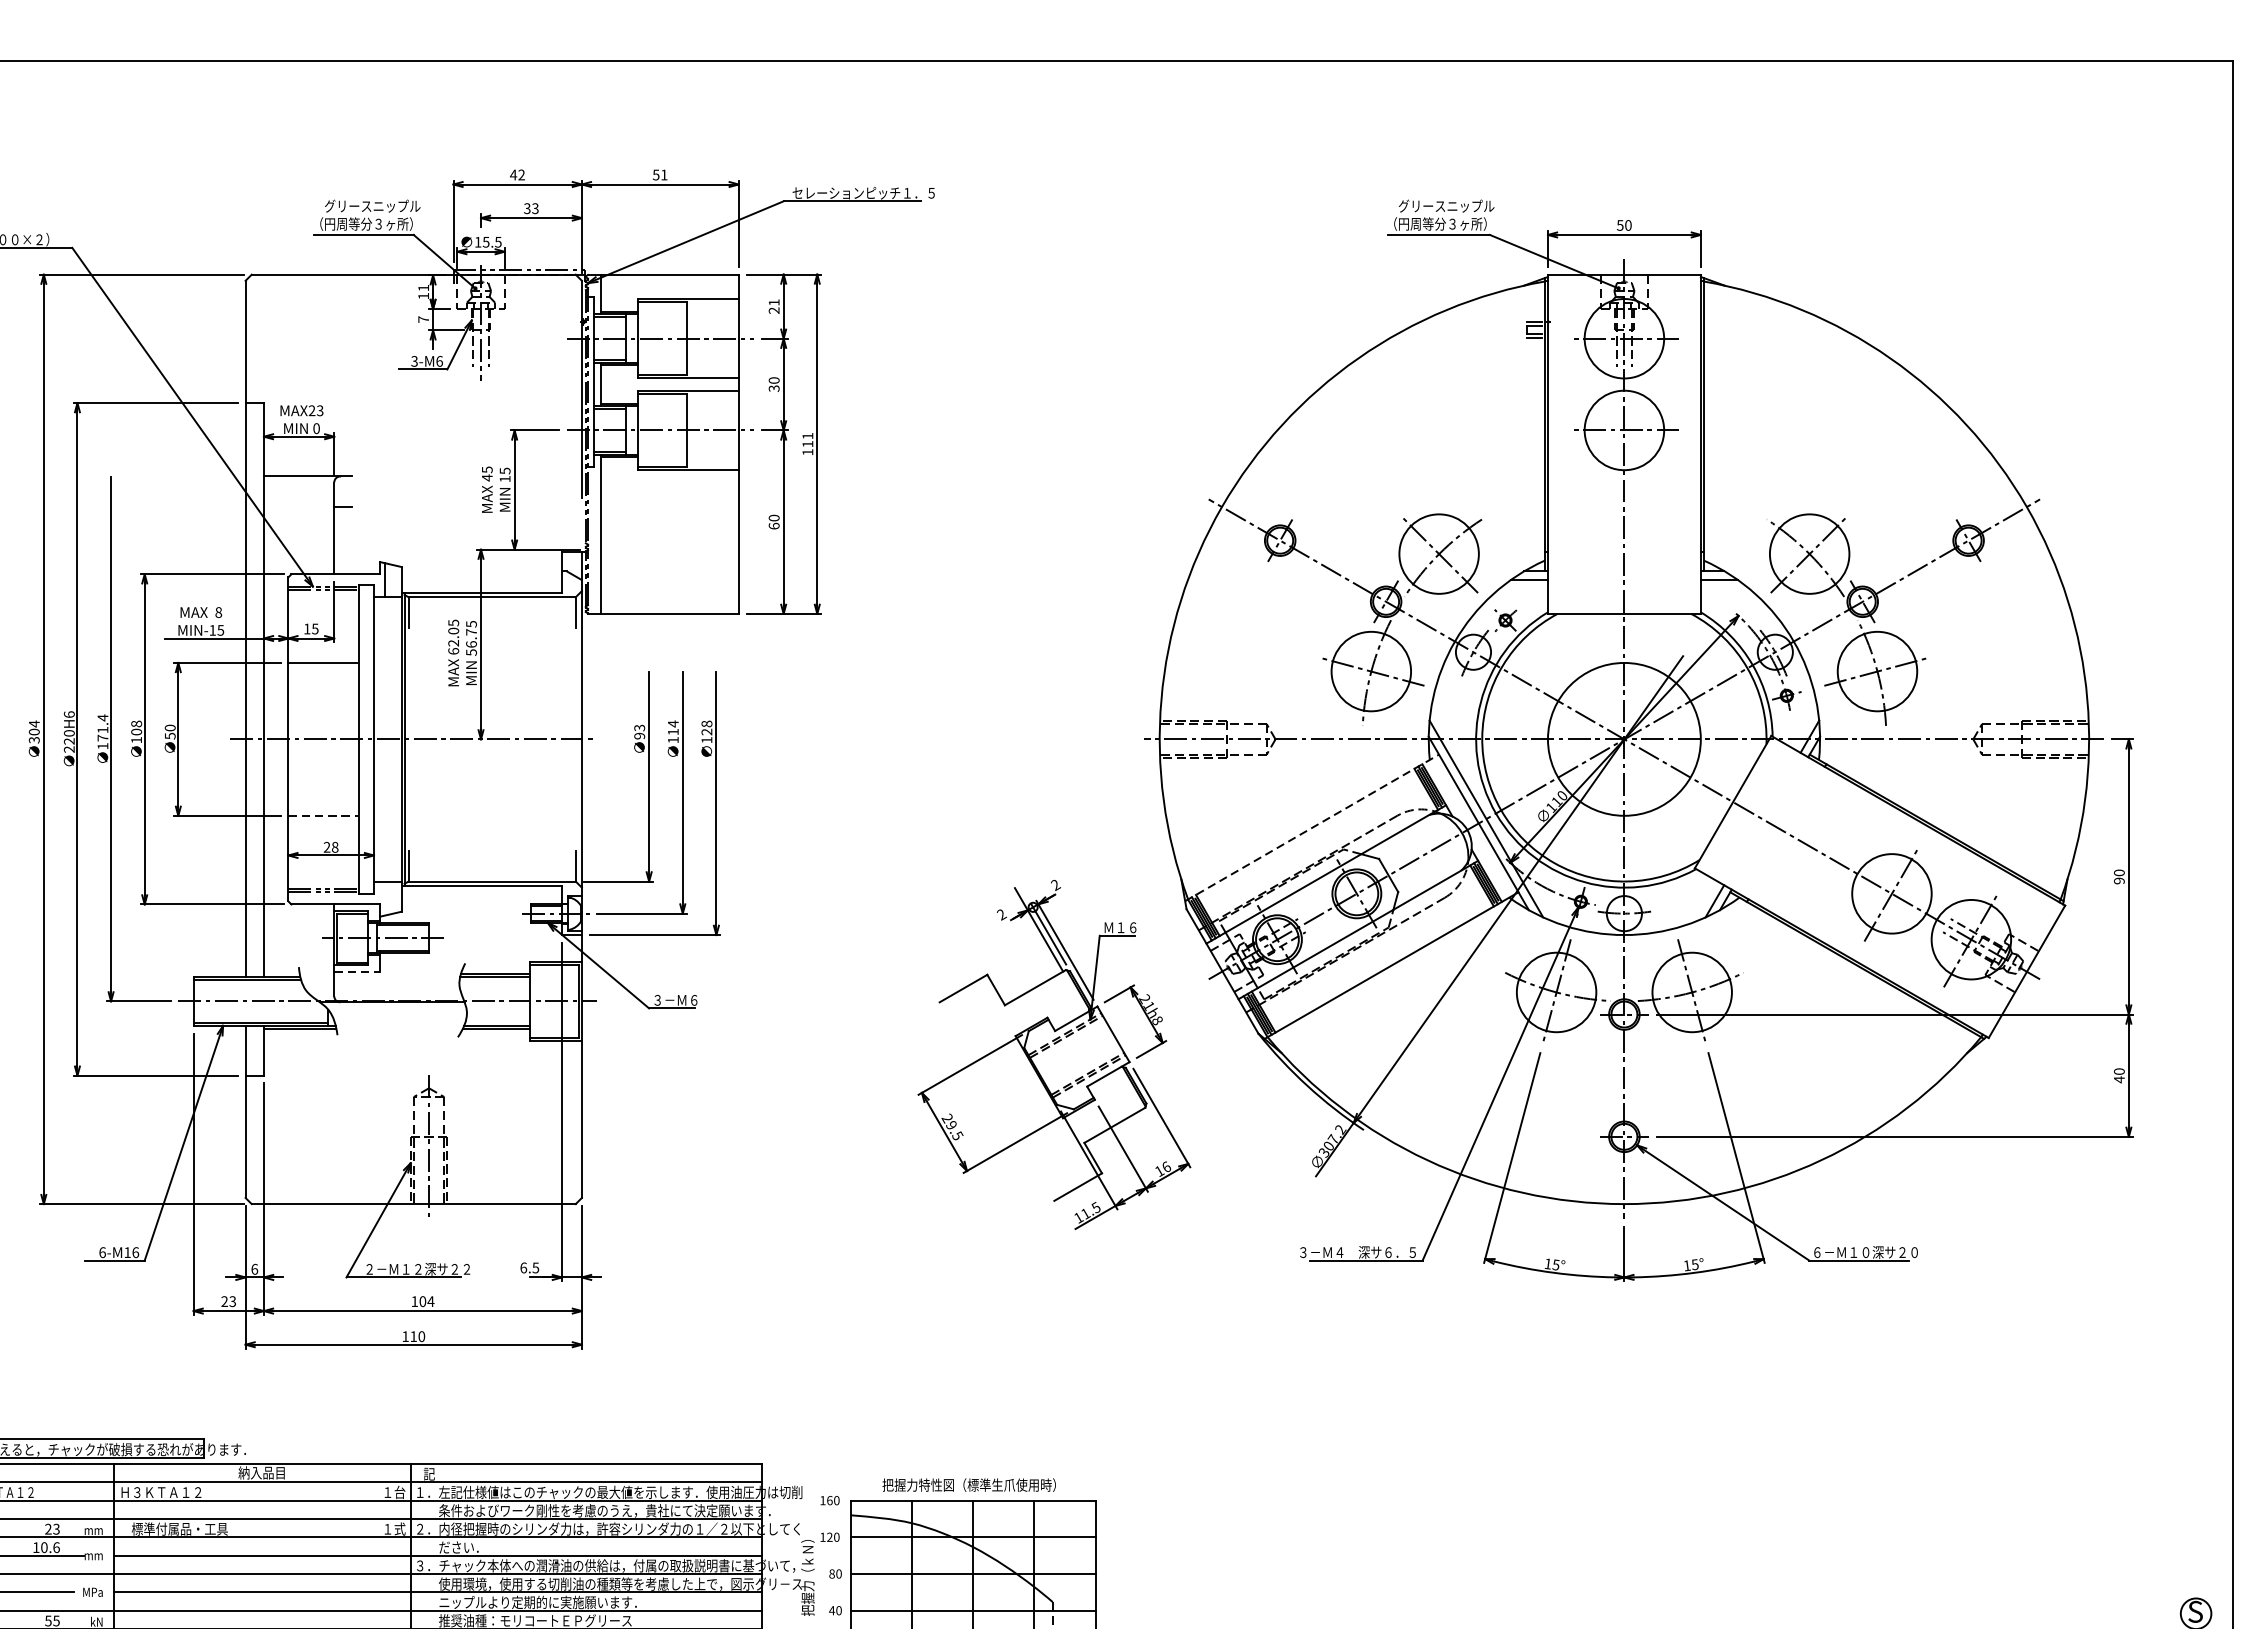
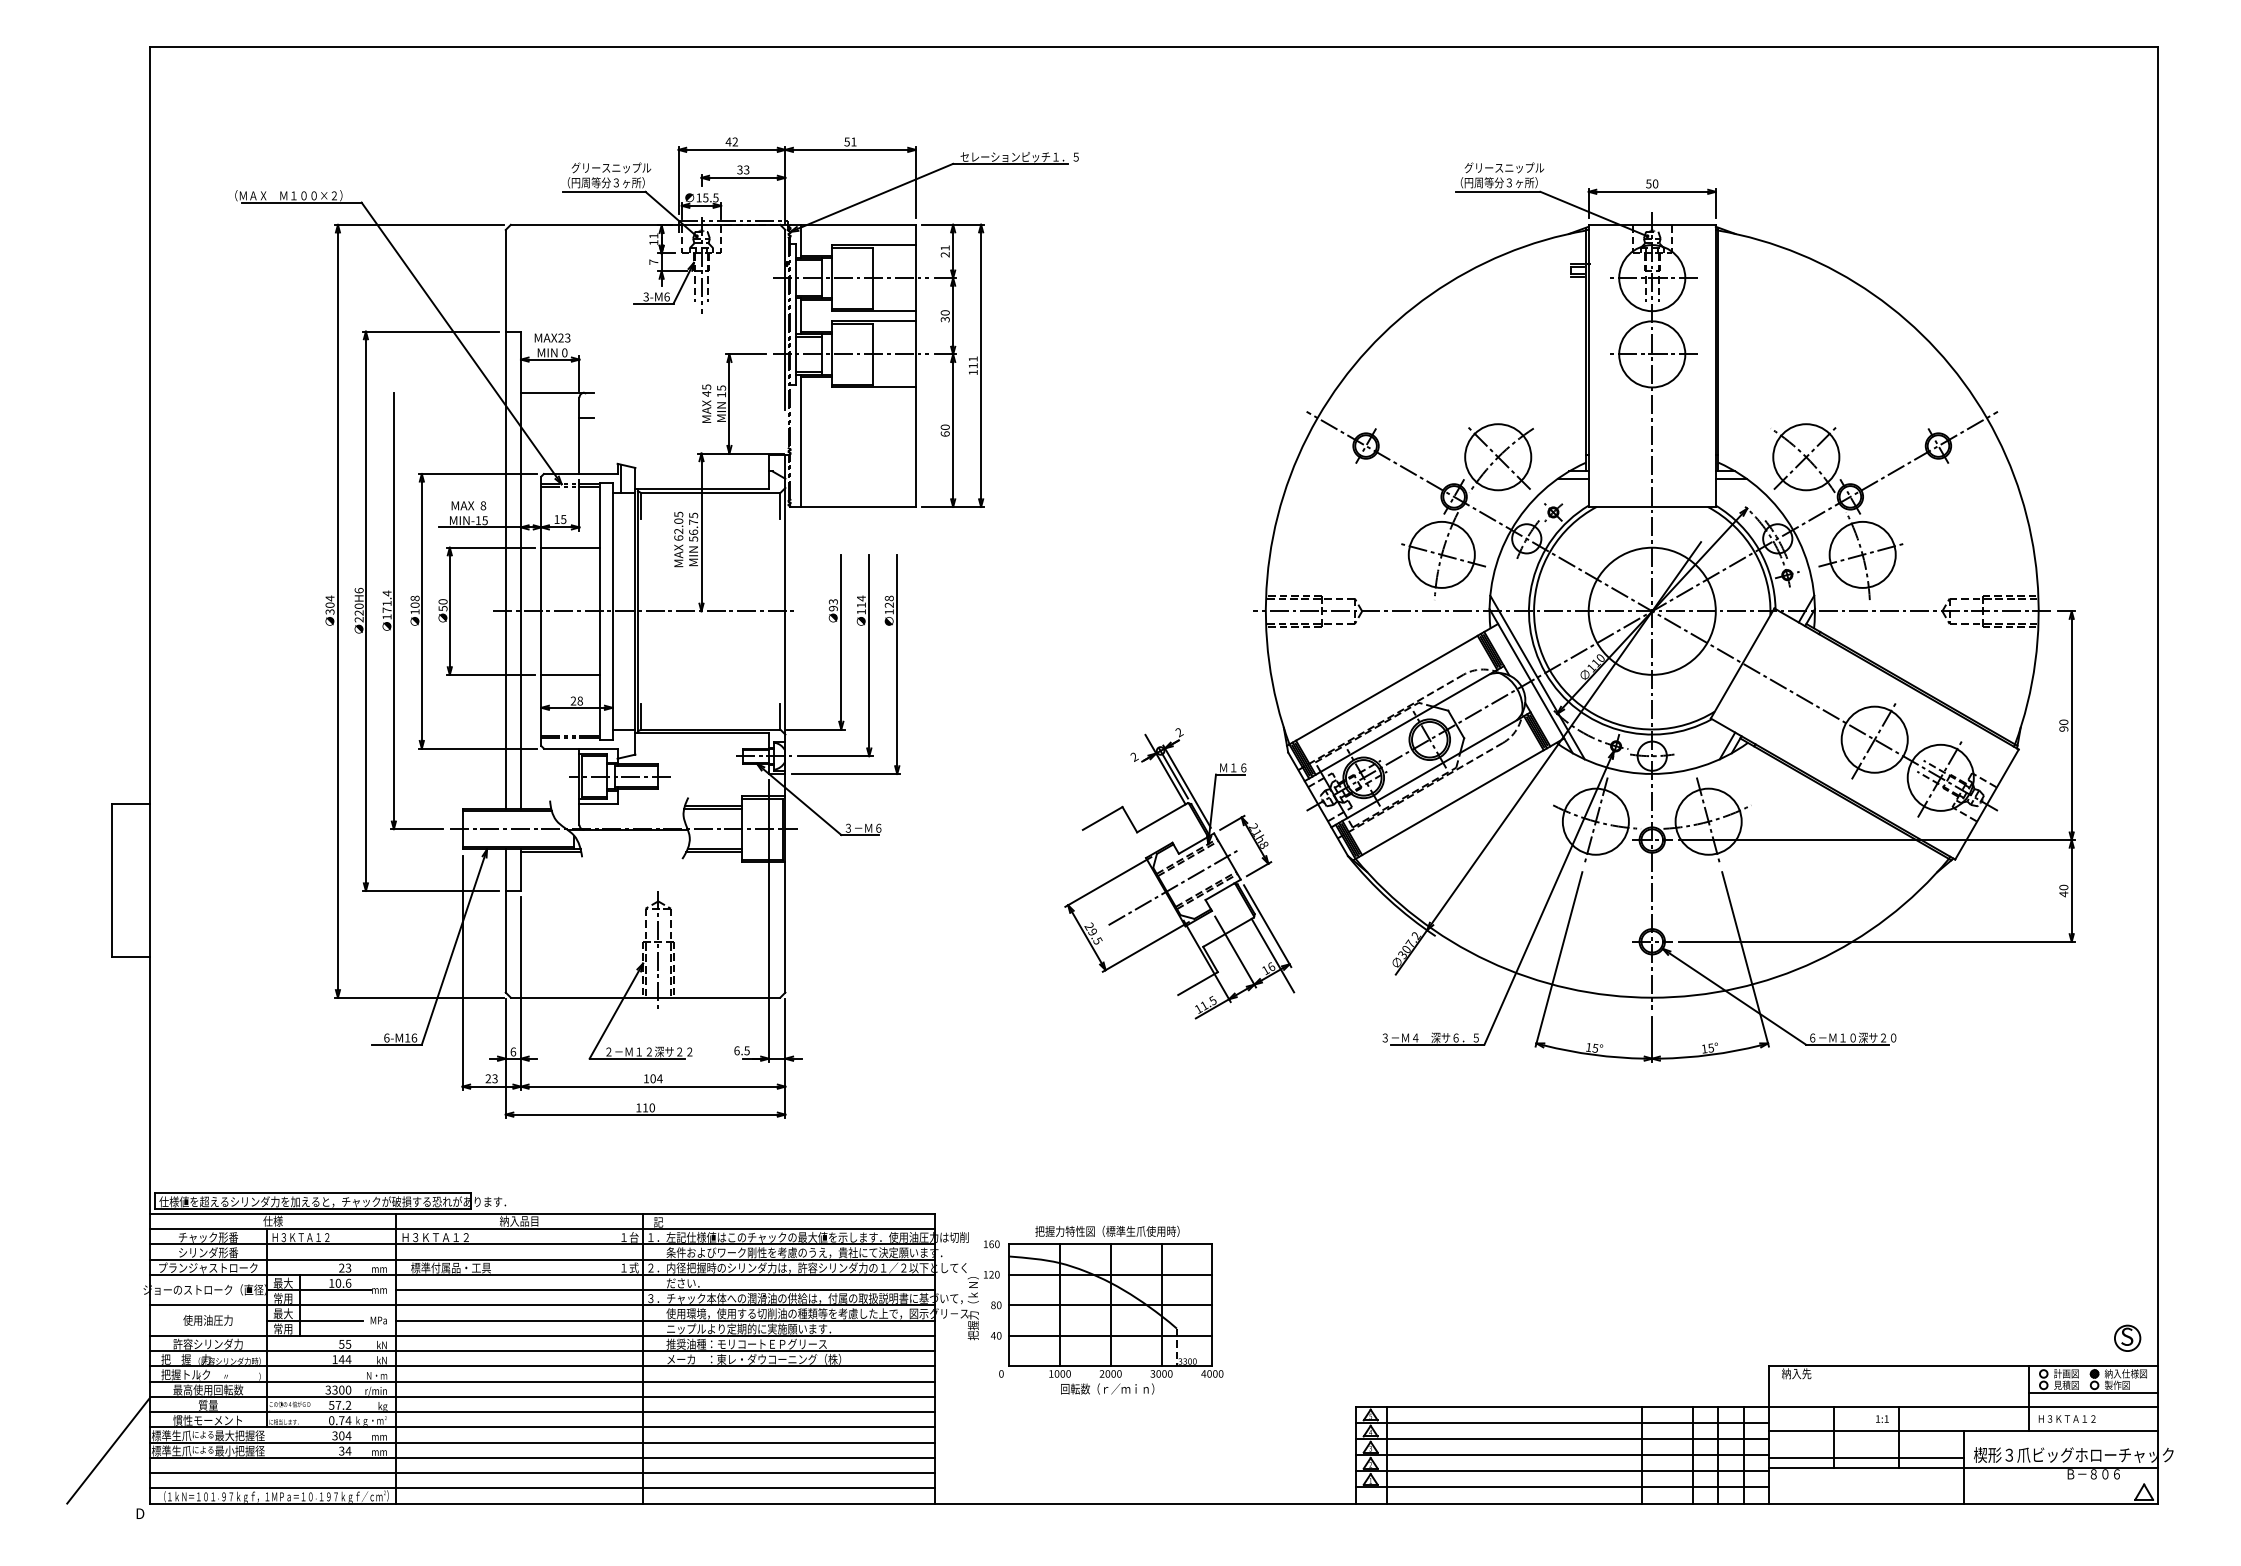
line: (324, 815) -> (571, 674), dashed -> solid
line: (1312, 827) -> (1392, 684), dashed -> solid
line: (358, 971) -> (599, 804), dashed -> solid
line: (1048, 1071) -> (1173, 887), added
line: (1167, 1153) -> (1272, 955), added

